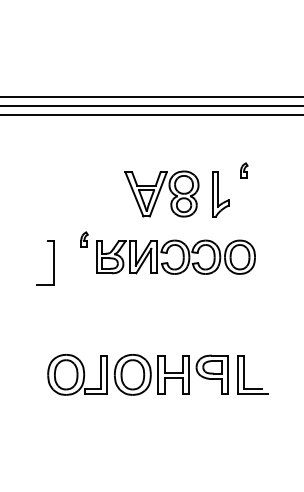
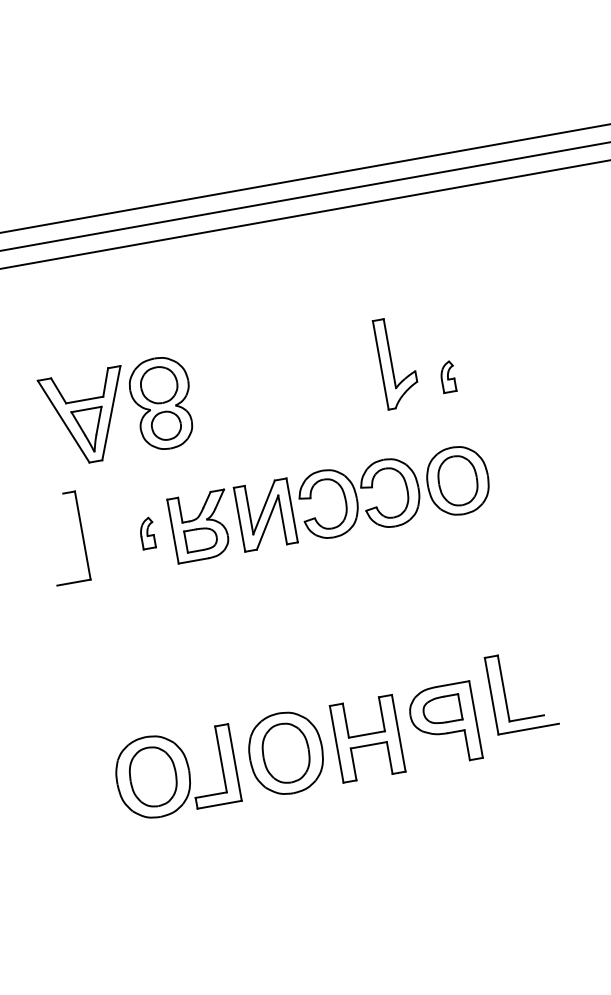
part: (244, 170) -> (448, 376), moved
part: (161, 193) -> (117, 410), moved
part: (84, 239) -> (147, 532), moved
part: (53, 262) -> (81, 533), moved
part: (244, 374) -> (504, 693), moved

